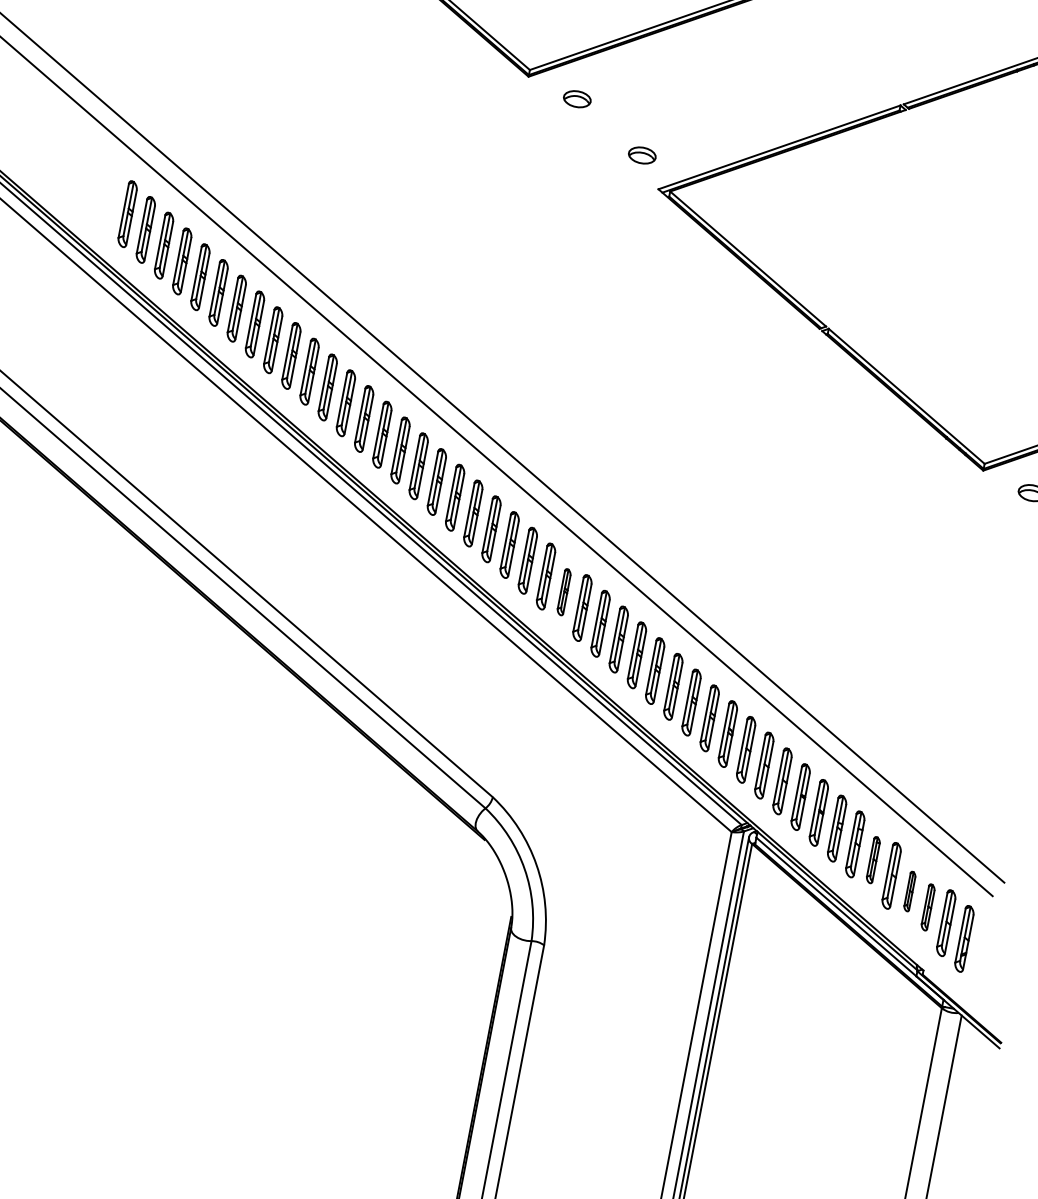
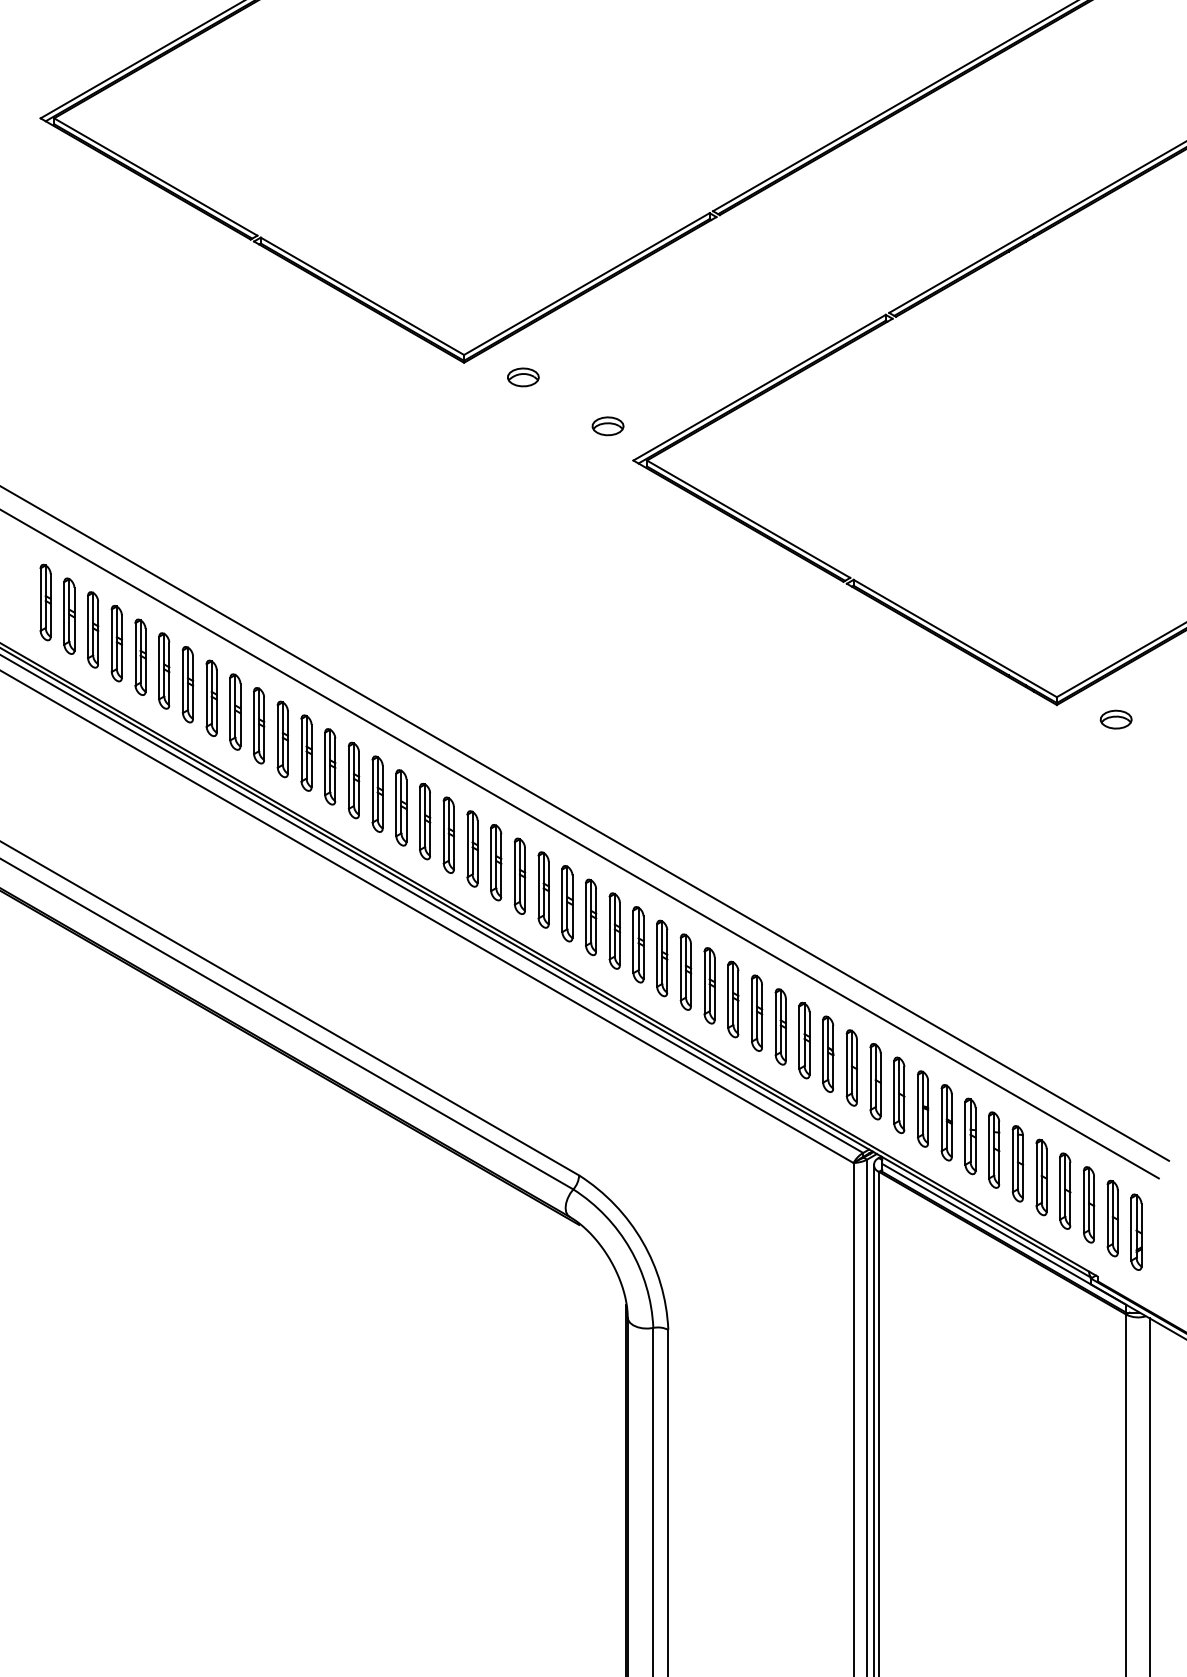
part: (564, 591) -> (614, 930), size x1.43
part: (873, 859) -> (1017, 1163), size x1.43
part: (910, 891) -> (1065, 1190), size x1.67
part: (928, 907) -> (1089, 1204), size x1.43

